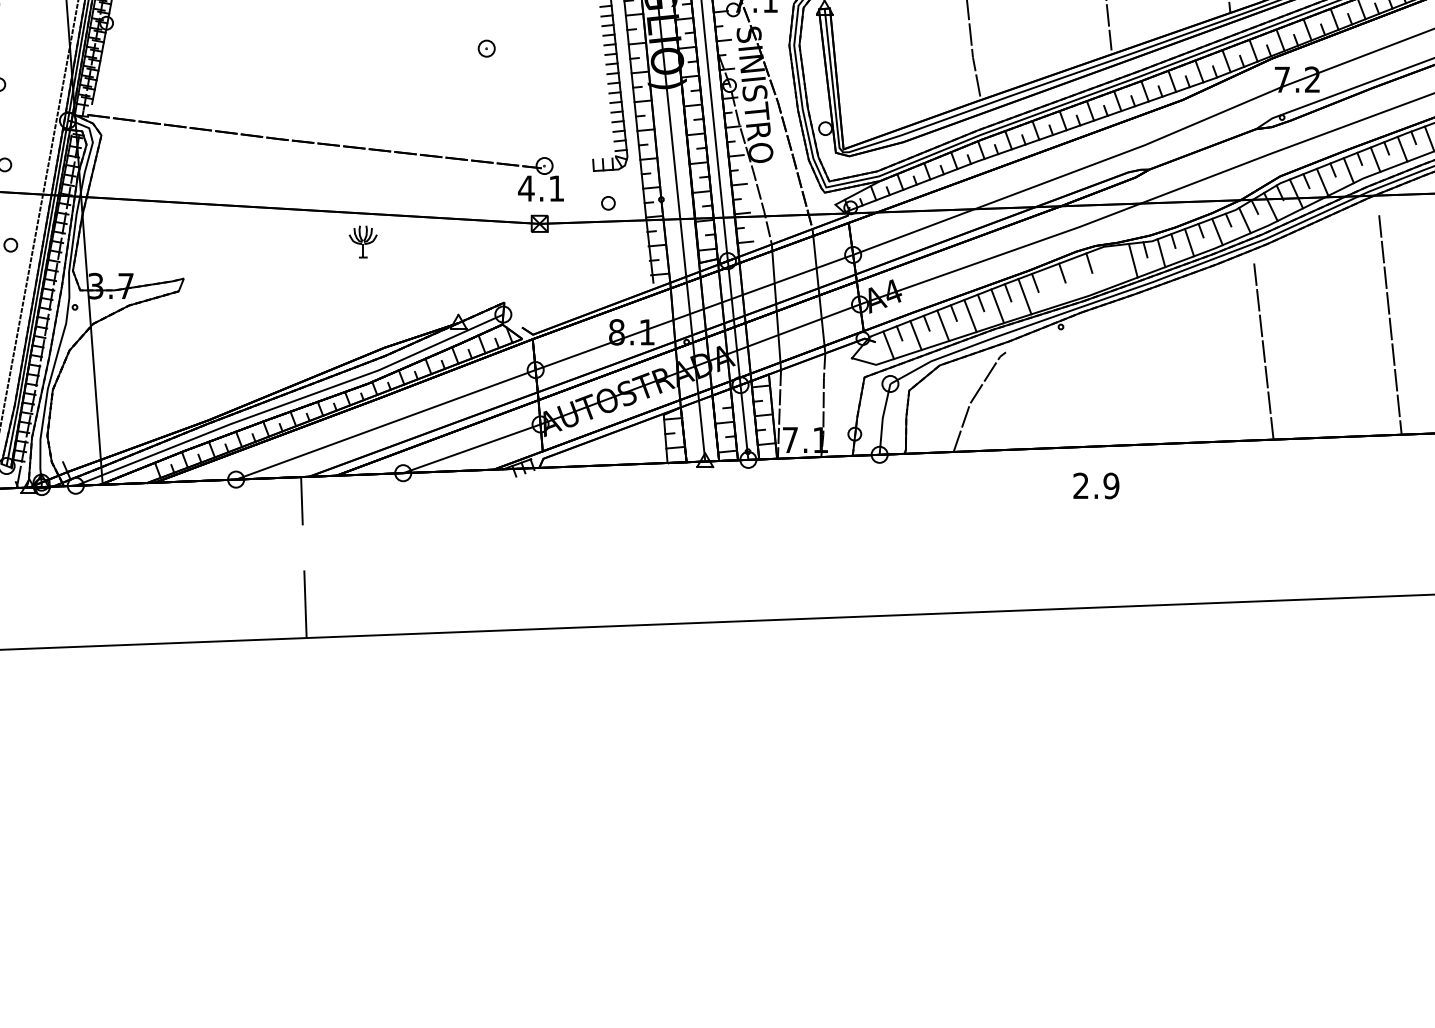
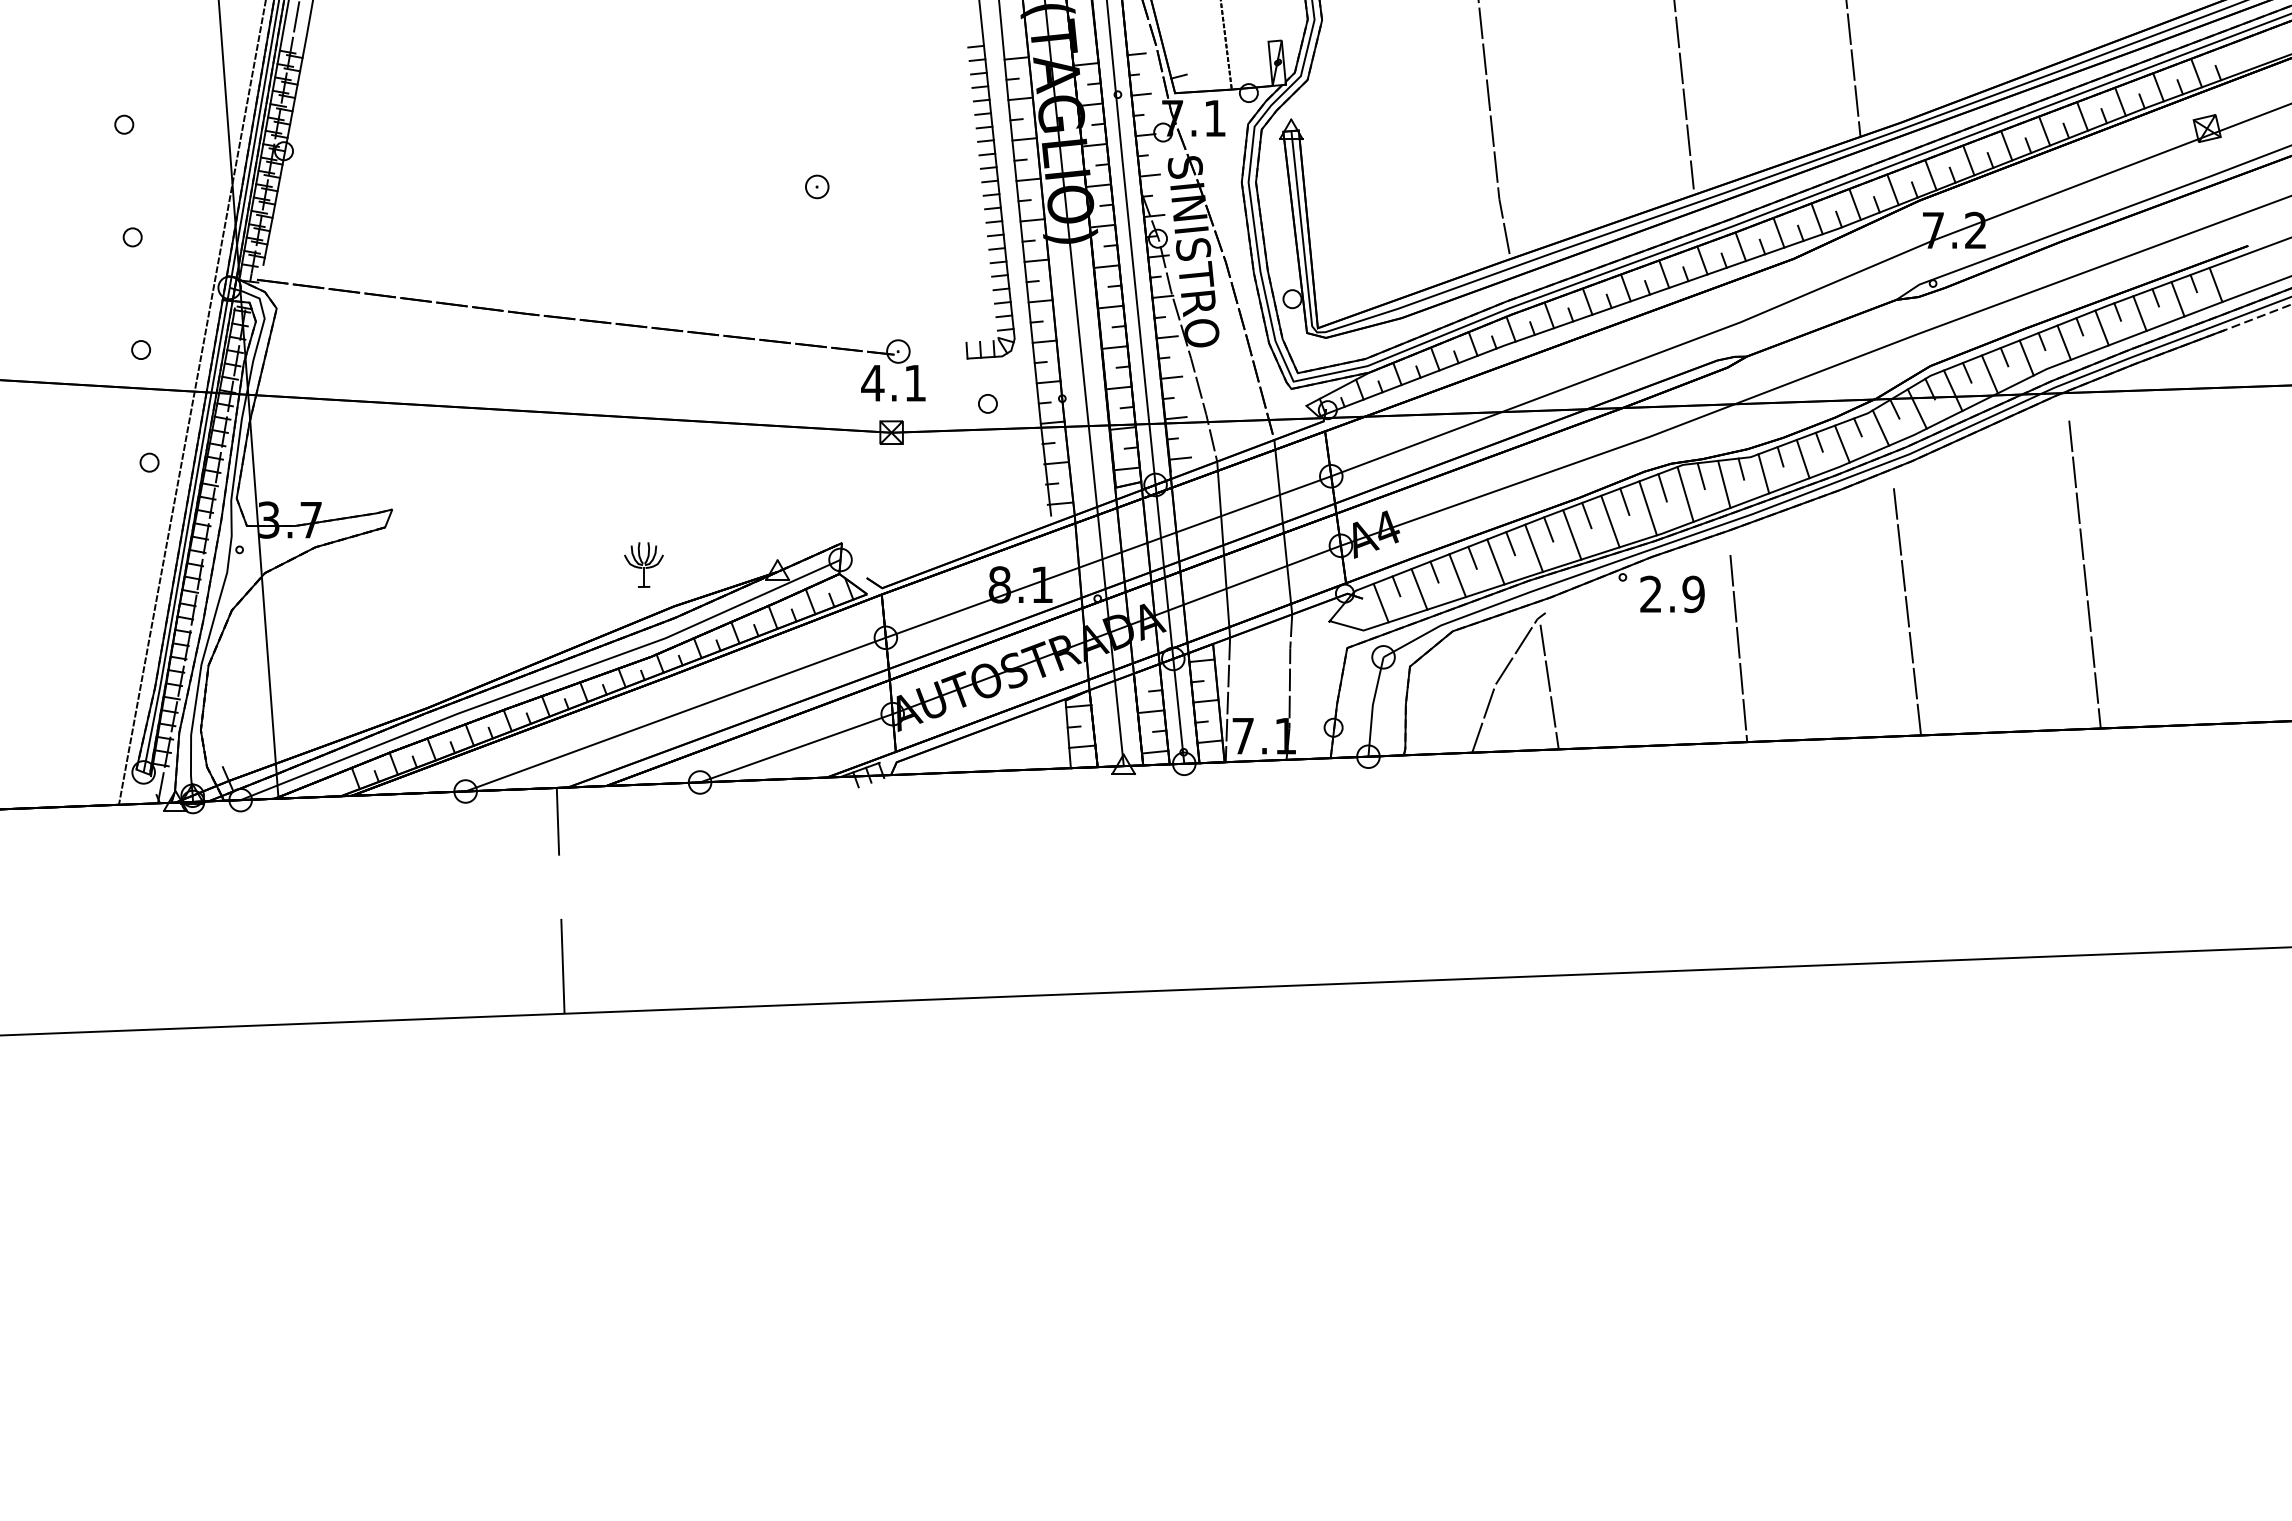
part: (362, 241) -> (643, 564), moved
line: (1116, 255) -> (1700, 476), added
line: (1105, 267) -> (1685, 493), added
line: (1078, 277) -> (1647, 508), added
line: (1052, 287) -> (1610, 521), added
line: (1143, 377) -> (1738, 648), added
line: (1008, 404) -> (1549, 686), added
text: (1096, 486) -> (1672, 594), moved

